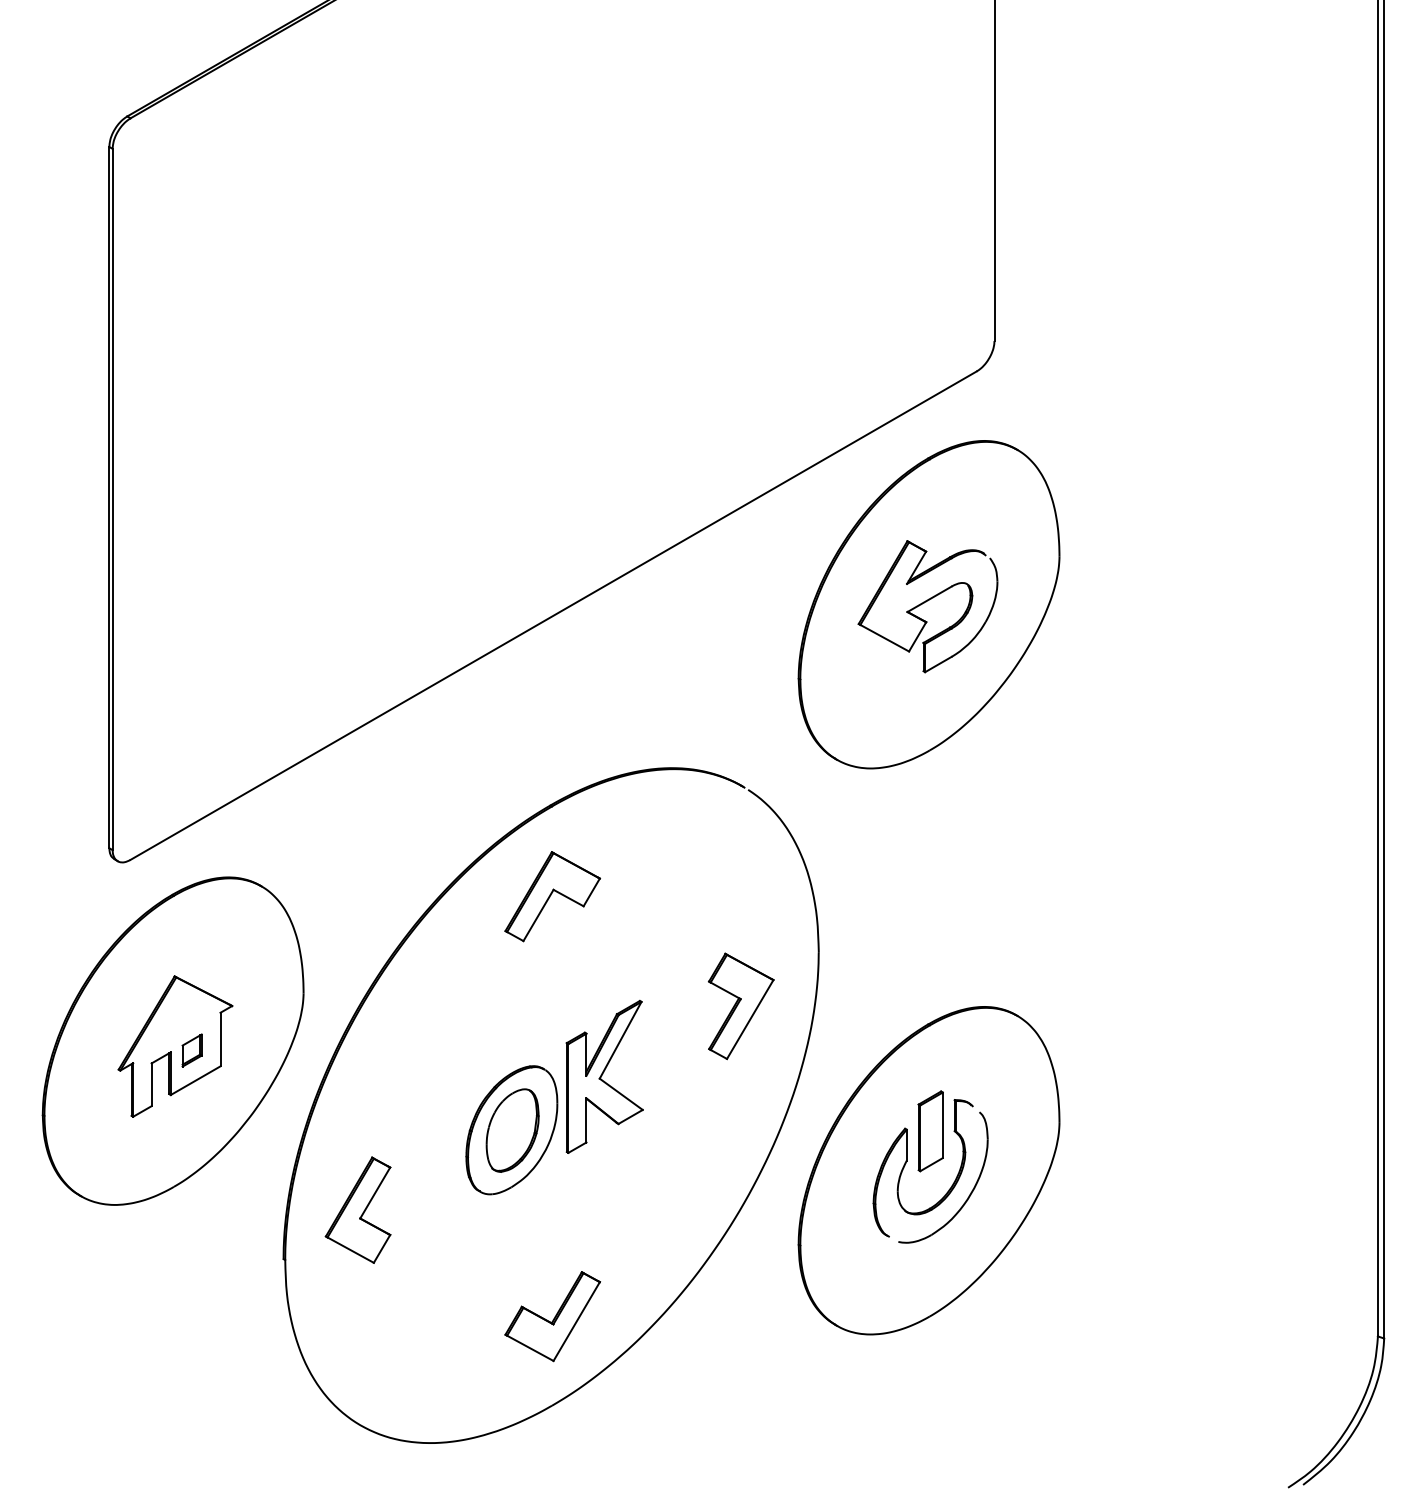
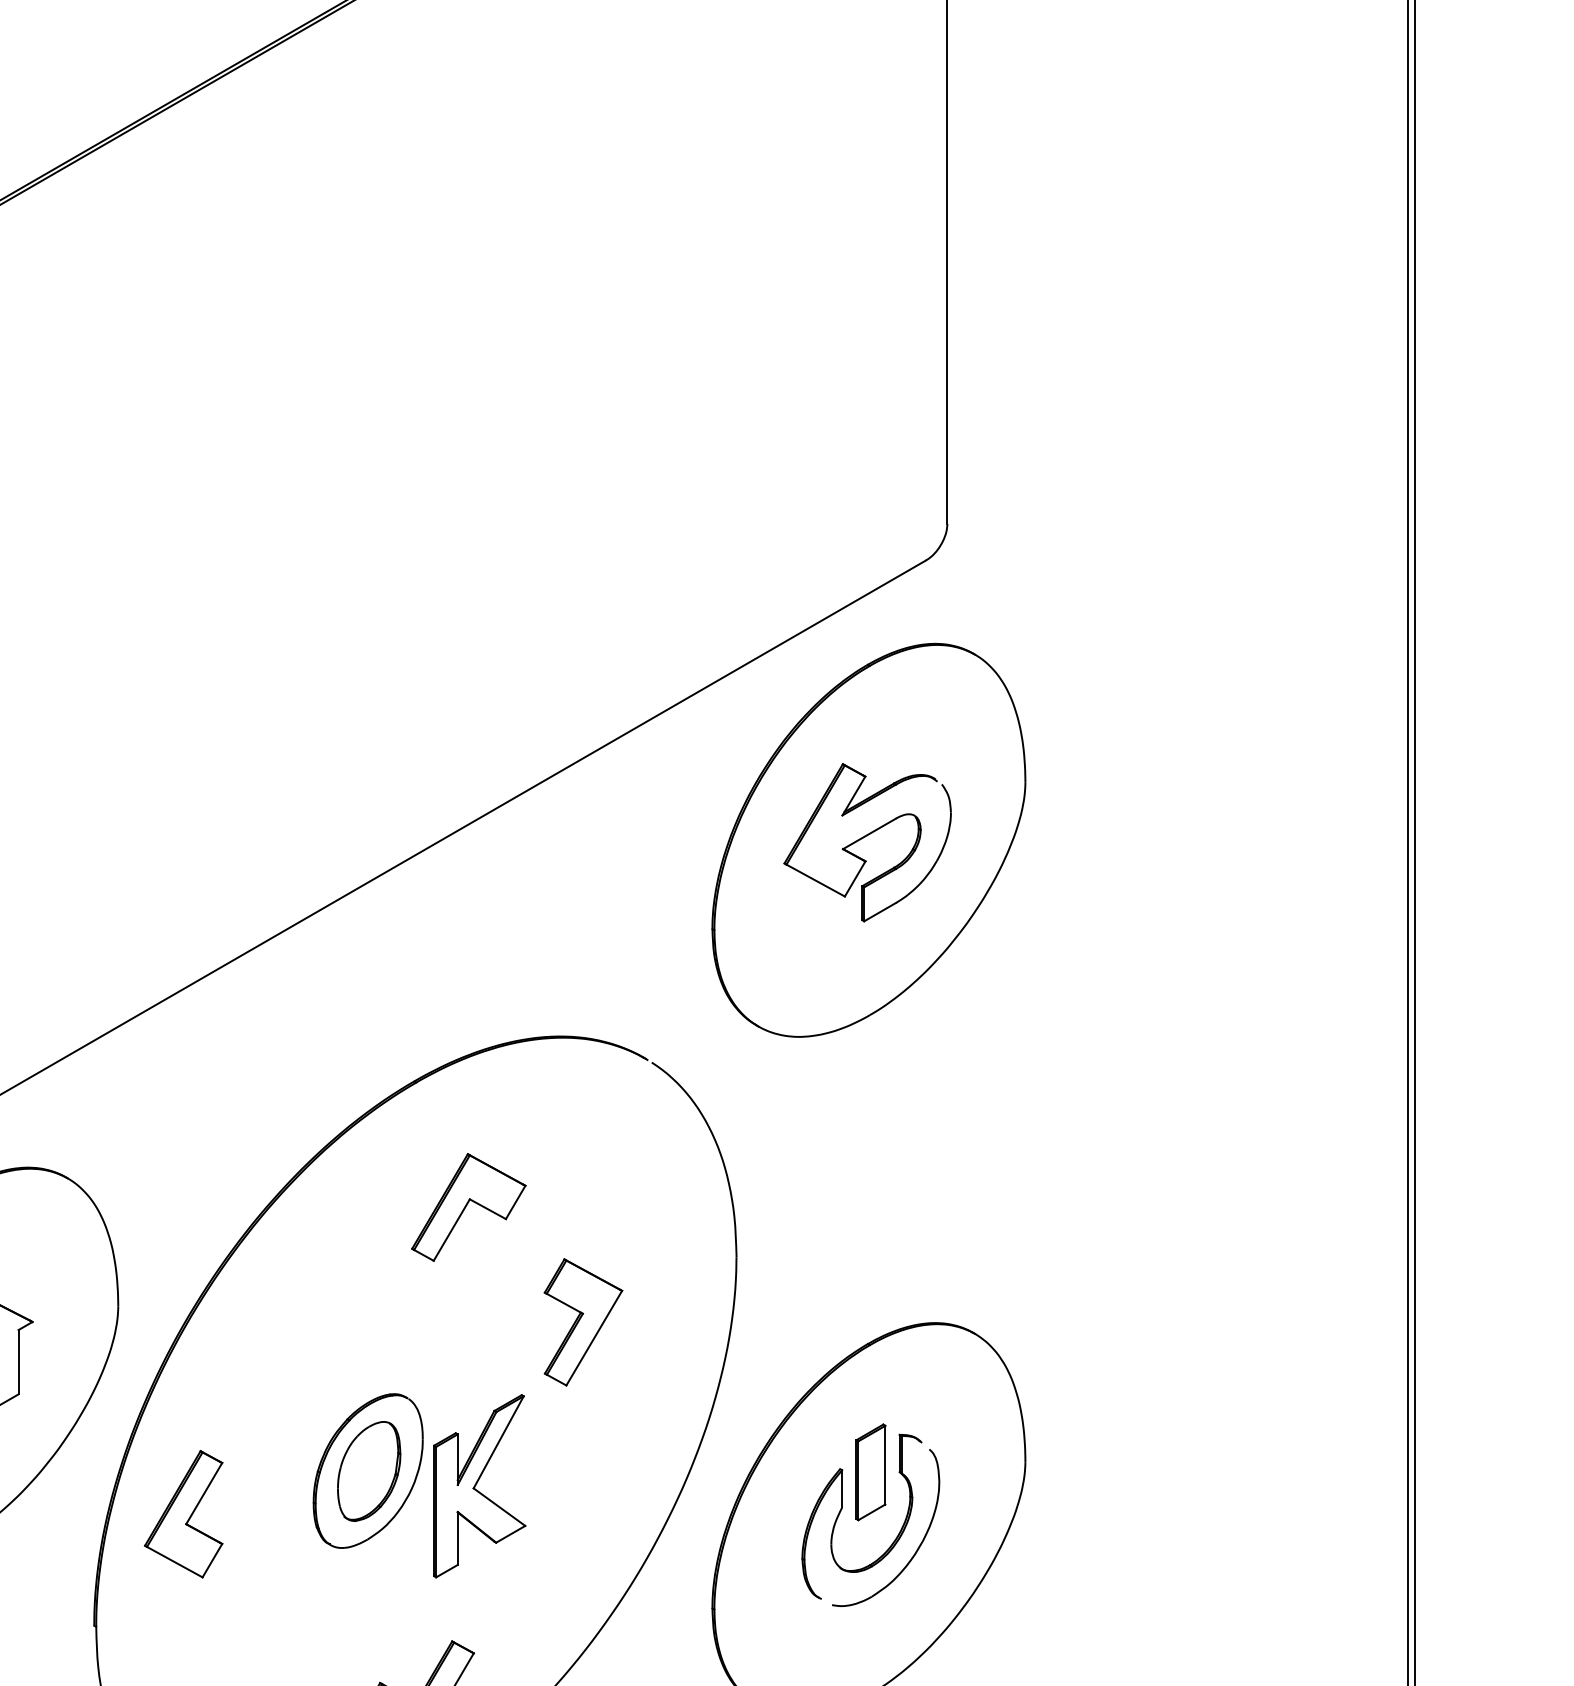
part: (552, 896) -> (468, 1207), moved
part: (740, 1006) -> (582, 1322), moved
part: (604, 1076) -> (479, 1485), moved
part: (357, 1209) -> (182, 1513), moved

